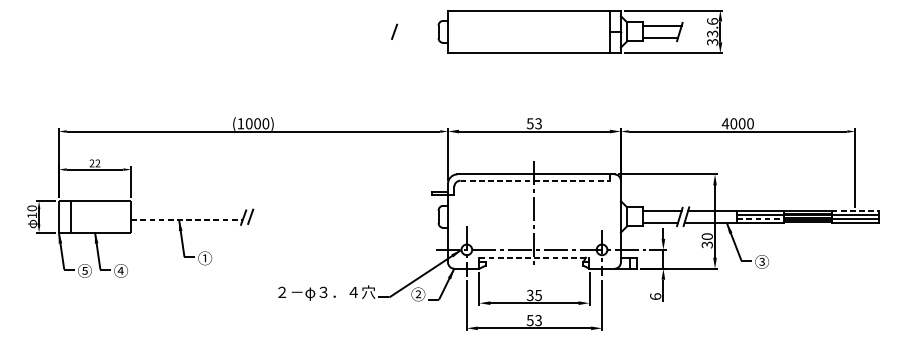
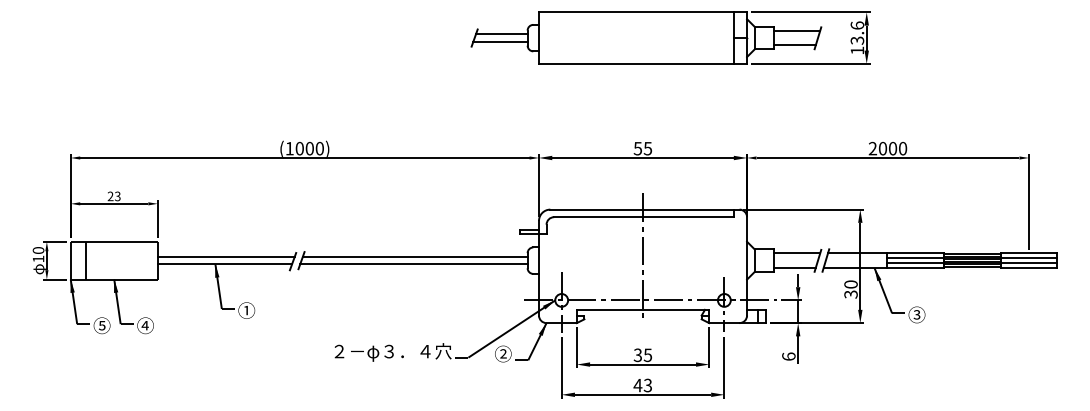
line: (416, 28) -> (501, 34), added
line: (416, 34) -> (500, 41), added
text: (712, 42) -> (857, 50), 33.6 -> 13.6
text: (539, 122) -> (648, 147), 53 -> 55
text: (725, 123) -> (872, 148), 4000 -> 2000
text: (97, 163) -> (117, 196), 22 -> 23
line: (534, 180) -> (643, 217), dashed -> solid
line: (855, 210) -> (1029, 253), dashed -> solid
line: (187, 213) -> (225, 256), added
line: (344, 213) -> (414, 256), added
line: (760, 219) -> (915, 263), dashed -> solid
line: (187, 220) -> (225, 264), dashed -> solid
line: (343, 220) -> (413, 264), added
line: (534, 257) -> (643, 309), dashed -> solid
text: (529, 320) -> (637, 385), 53 -> 43

